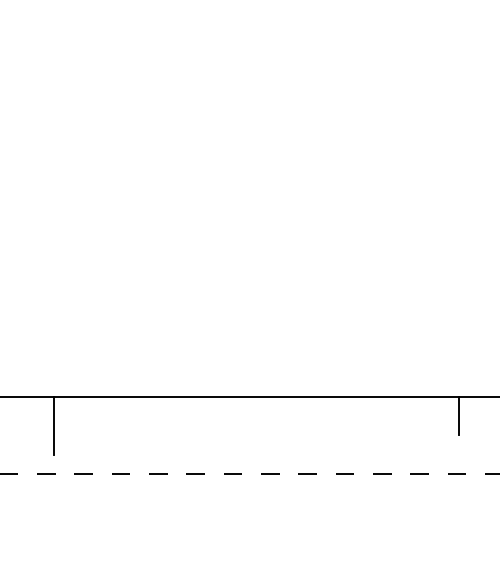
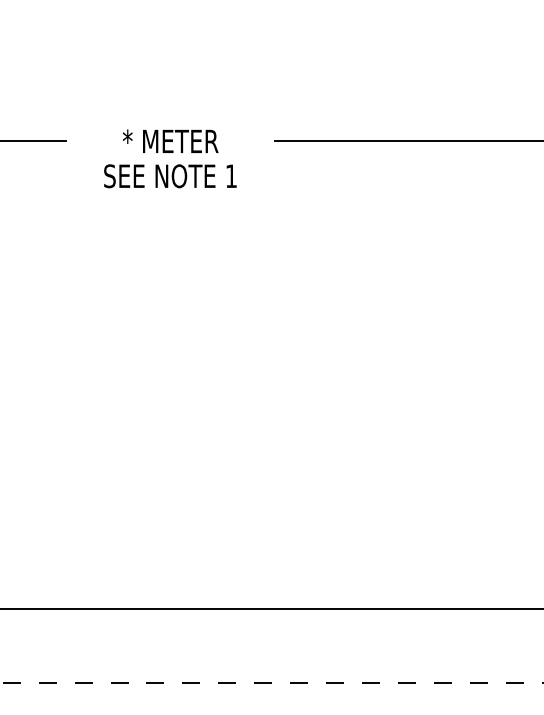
line: (458, 415) -> (408, 627), removed
line: (54, 424) -> (19, 636), removed

